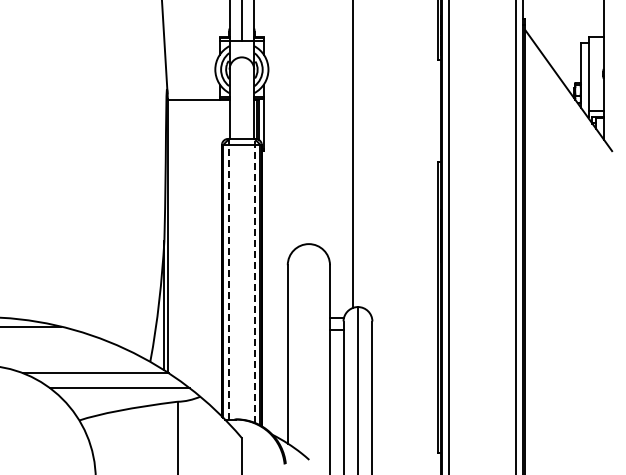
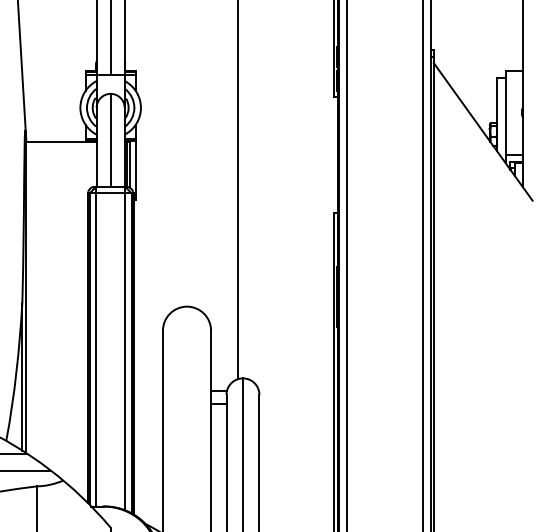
line: (241, 97) -> (110, 139), added
line: (229, 278) -> (96, 345), dashed -> solid
line: (254, 280) -> (125, 348), dashed -> solid

